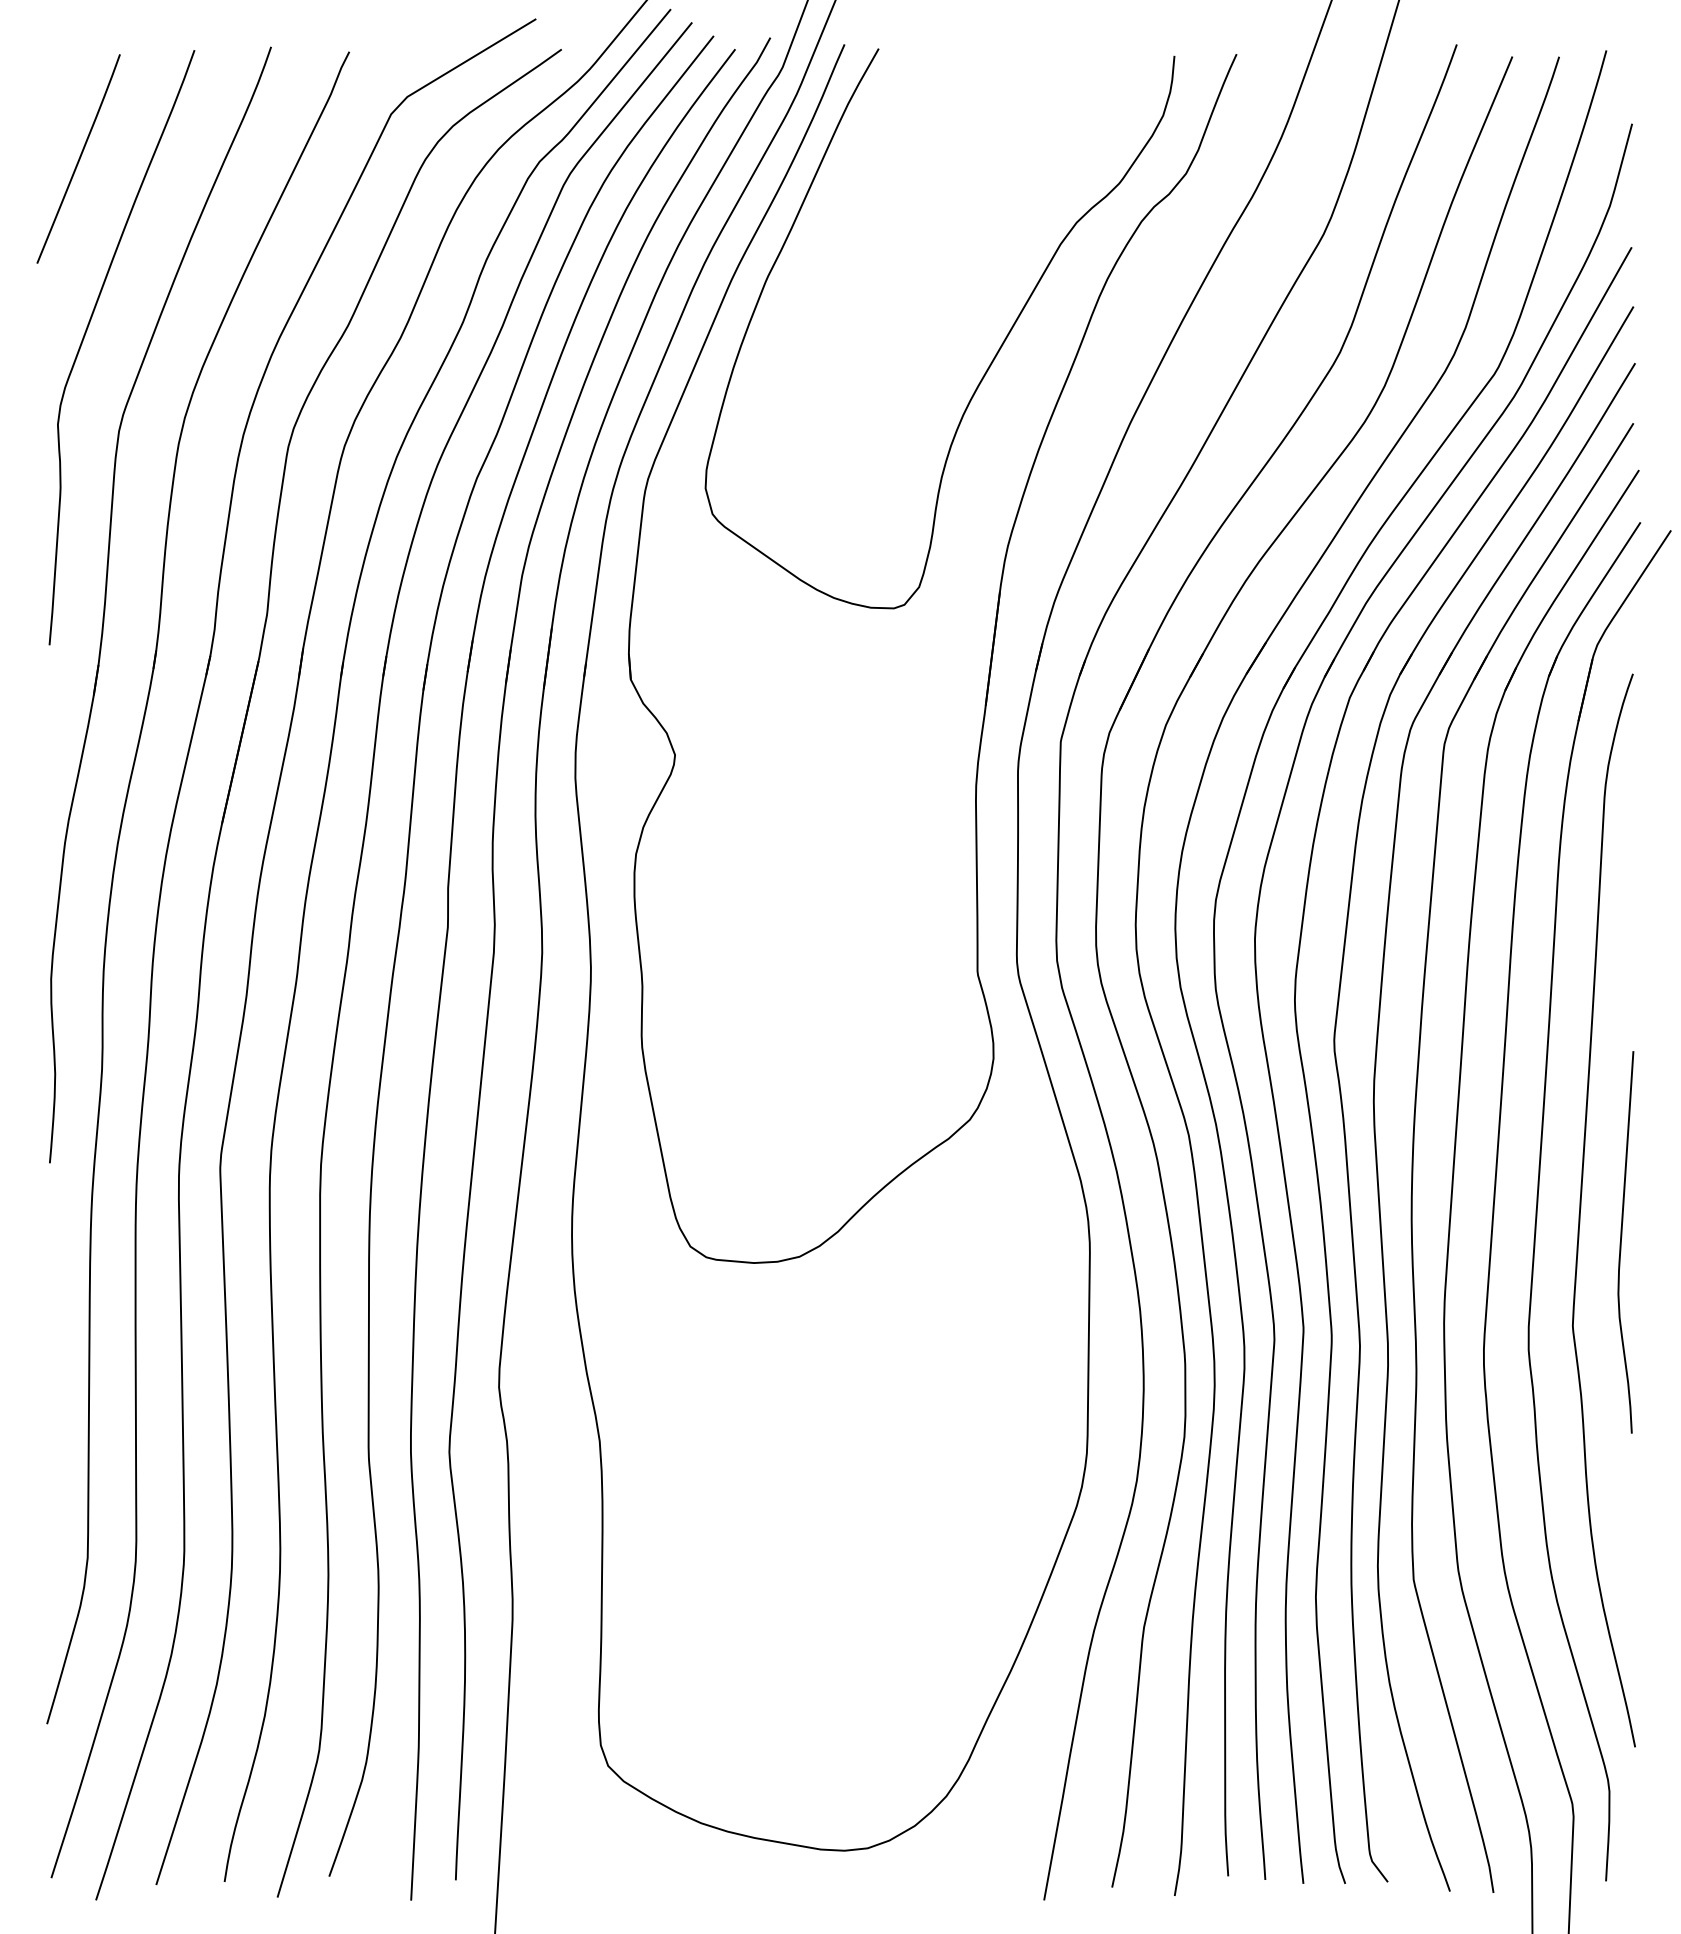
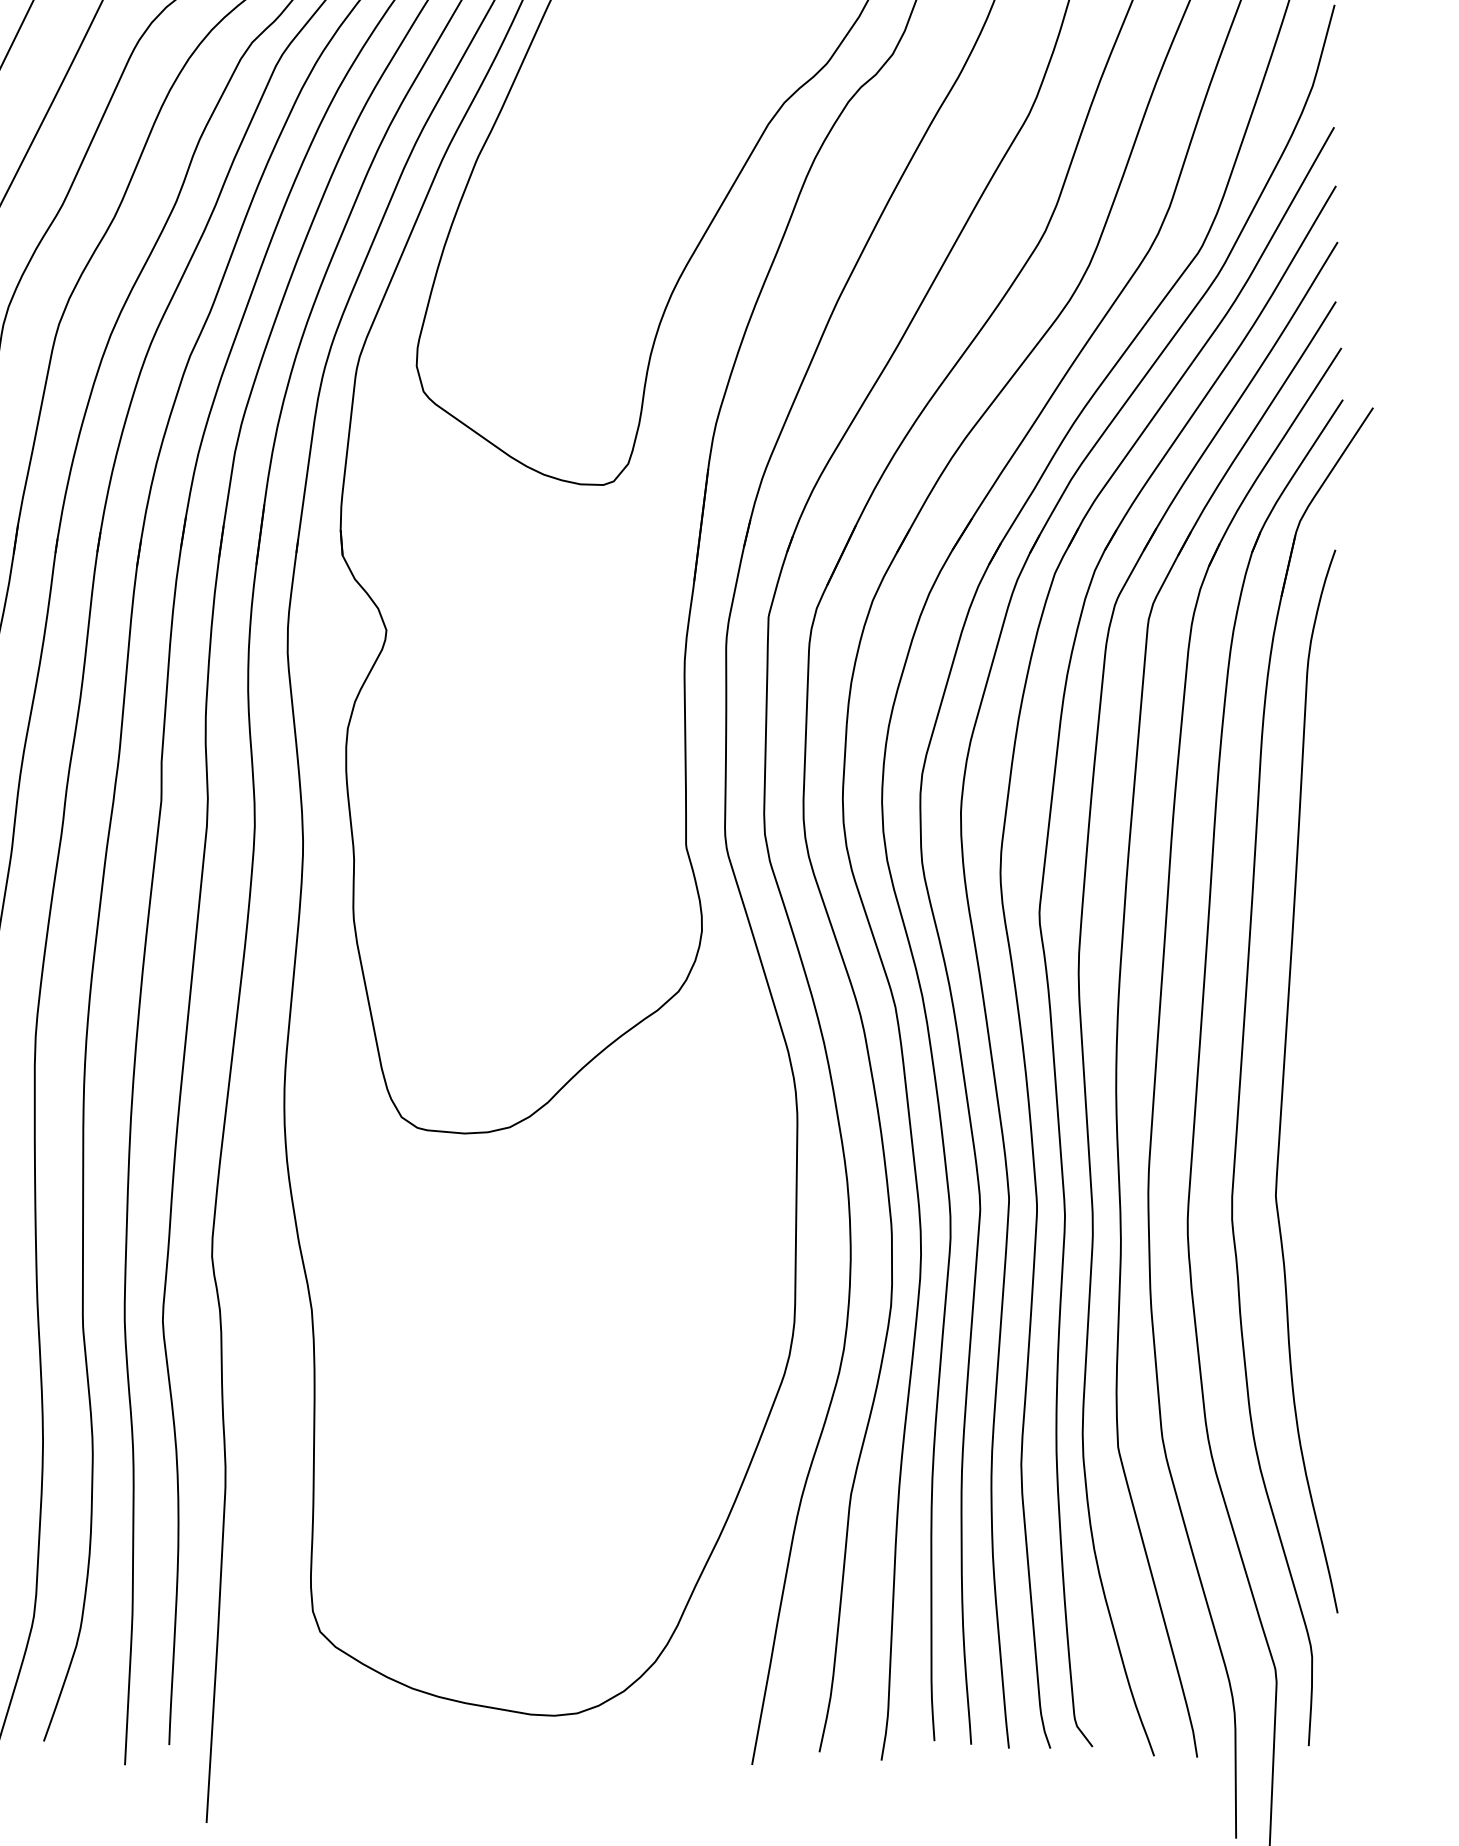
curve: (1621, 1242) -> (1324, 1113), removed

